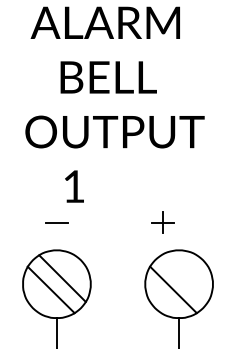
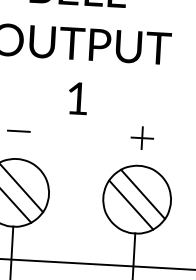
text: (74, 186) -> (78, 98), moved
part: (162, 222) -> (141, 138), moved
line: (184, 278) -> (142, 194), added

